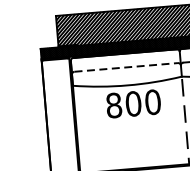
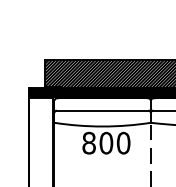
line: (126, 67) -> (102, 110), dashed -> solid

